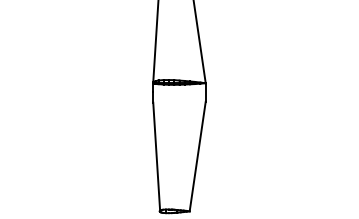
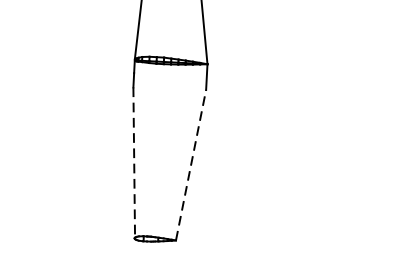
line: (197, 156) -> (190, 165), solid -> dashed
line: (156, 157) -> (133, 163), solid -> dashed

